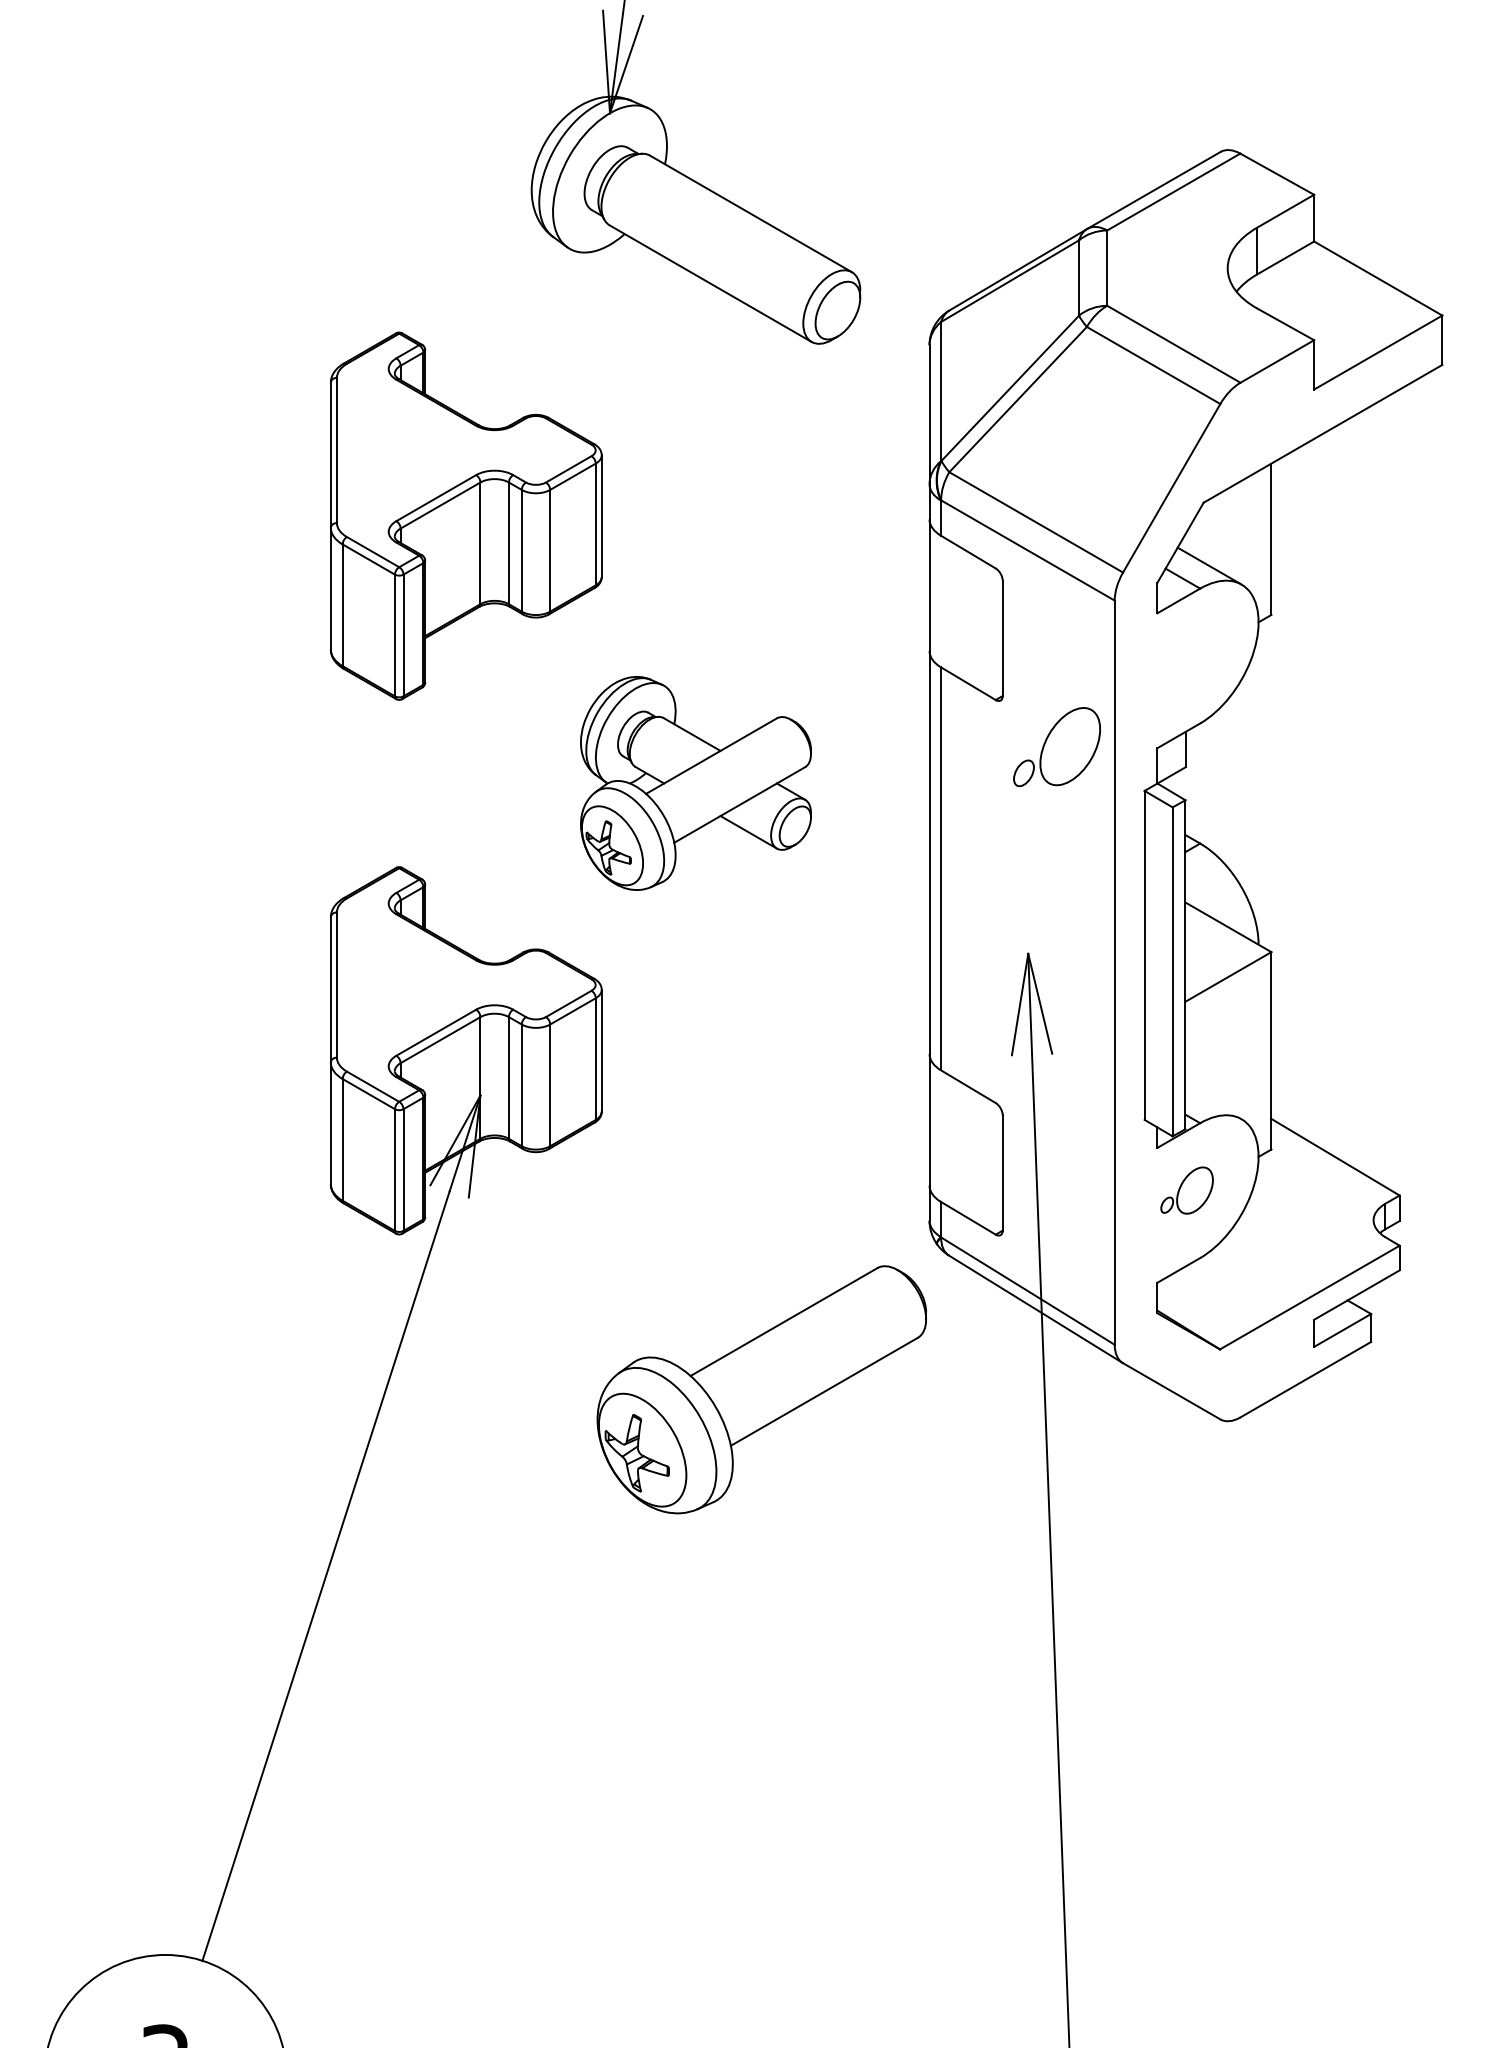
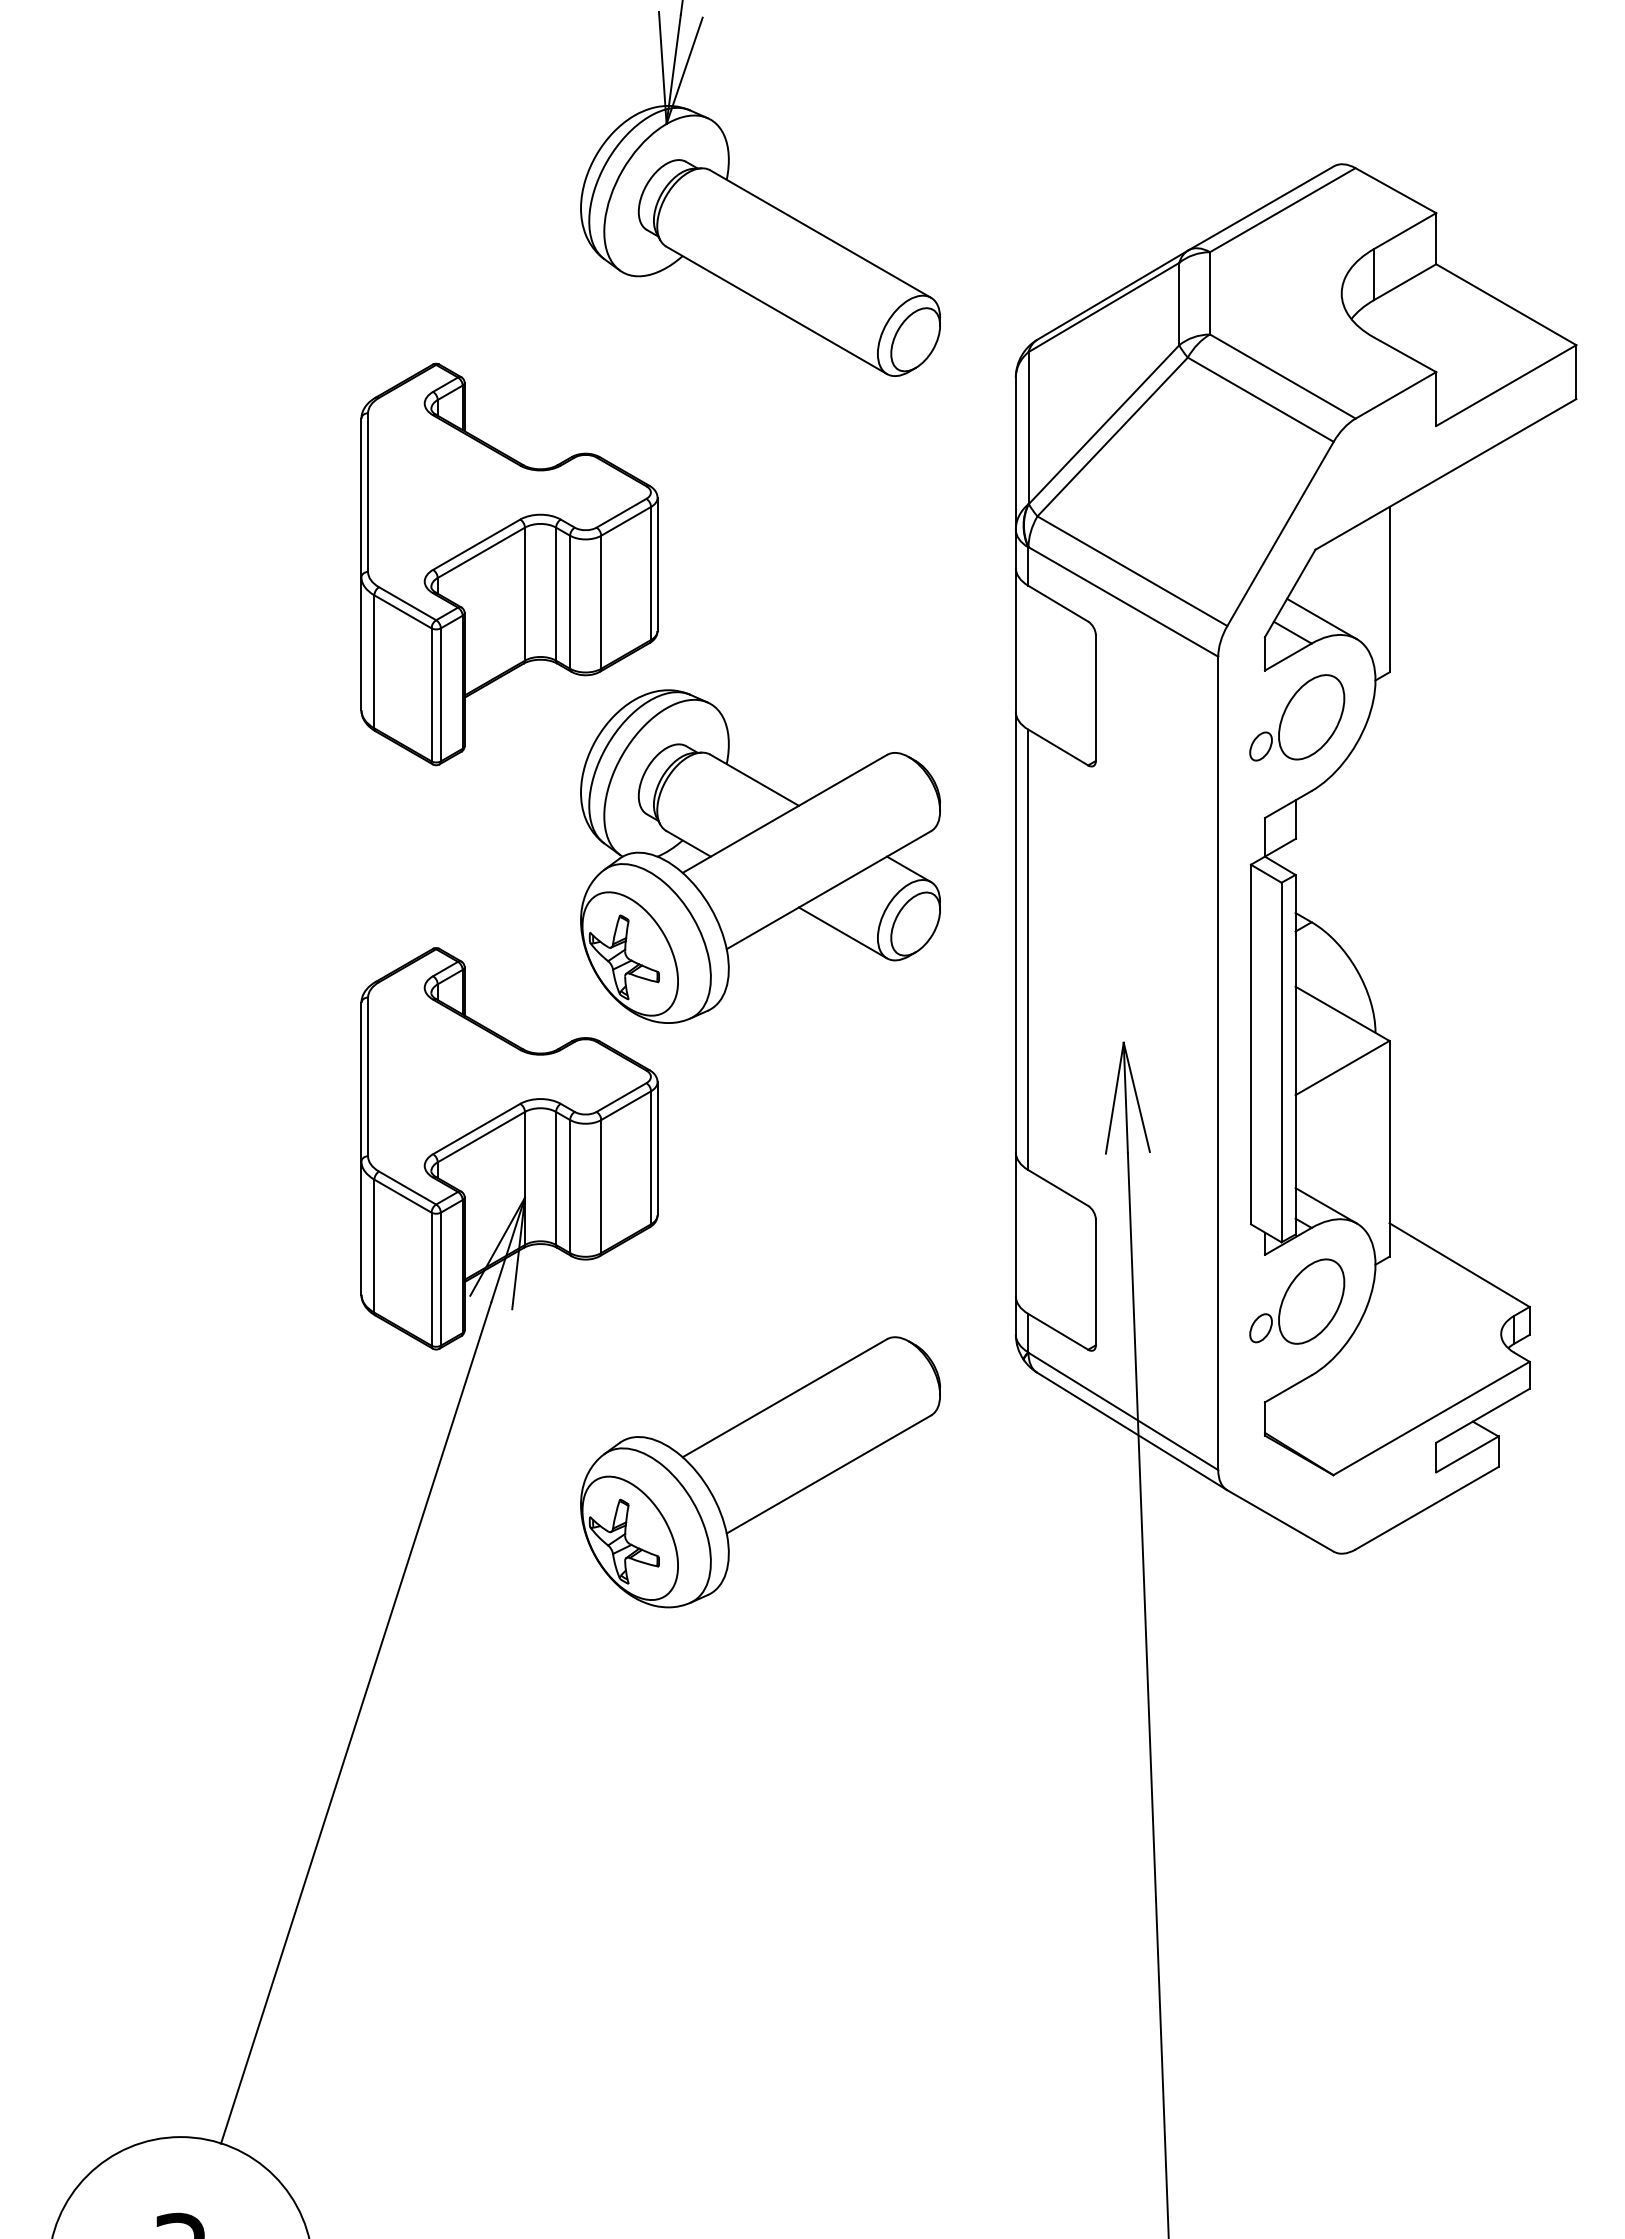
part: (1057, 746) -> (1297, 717), moved
part: (695, 783) -> (760, 856), size x1.43
line: (1212, 1102) -> (1325, 1205), added
part: (1187, 1190) -> (1297, 1301), size x1.67
part: (761, 1389) -> (760, 1472), moved

